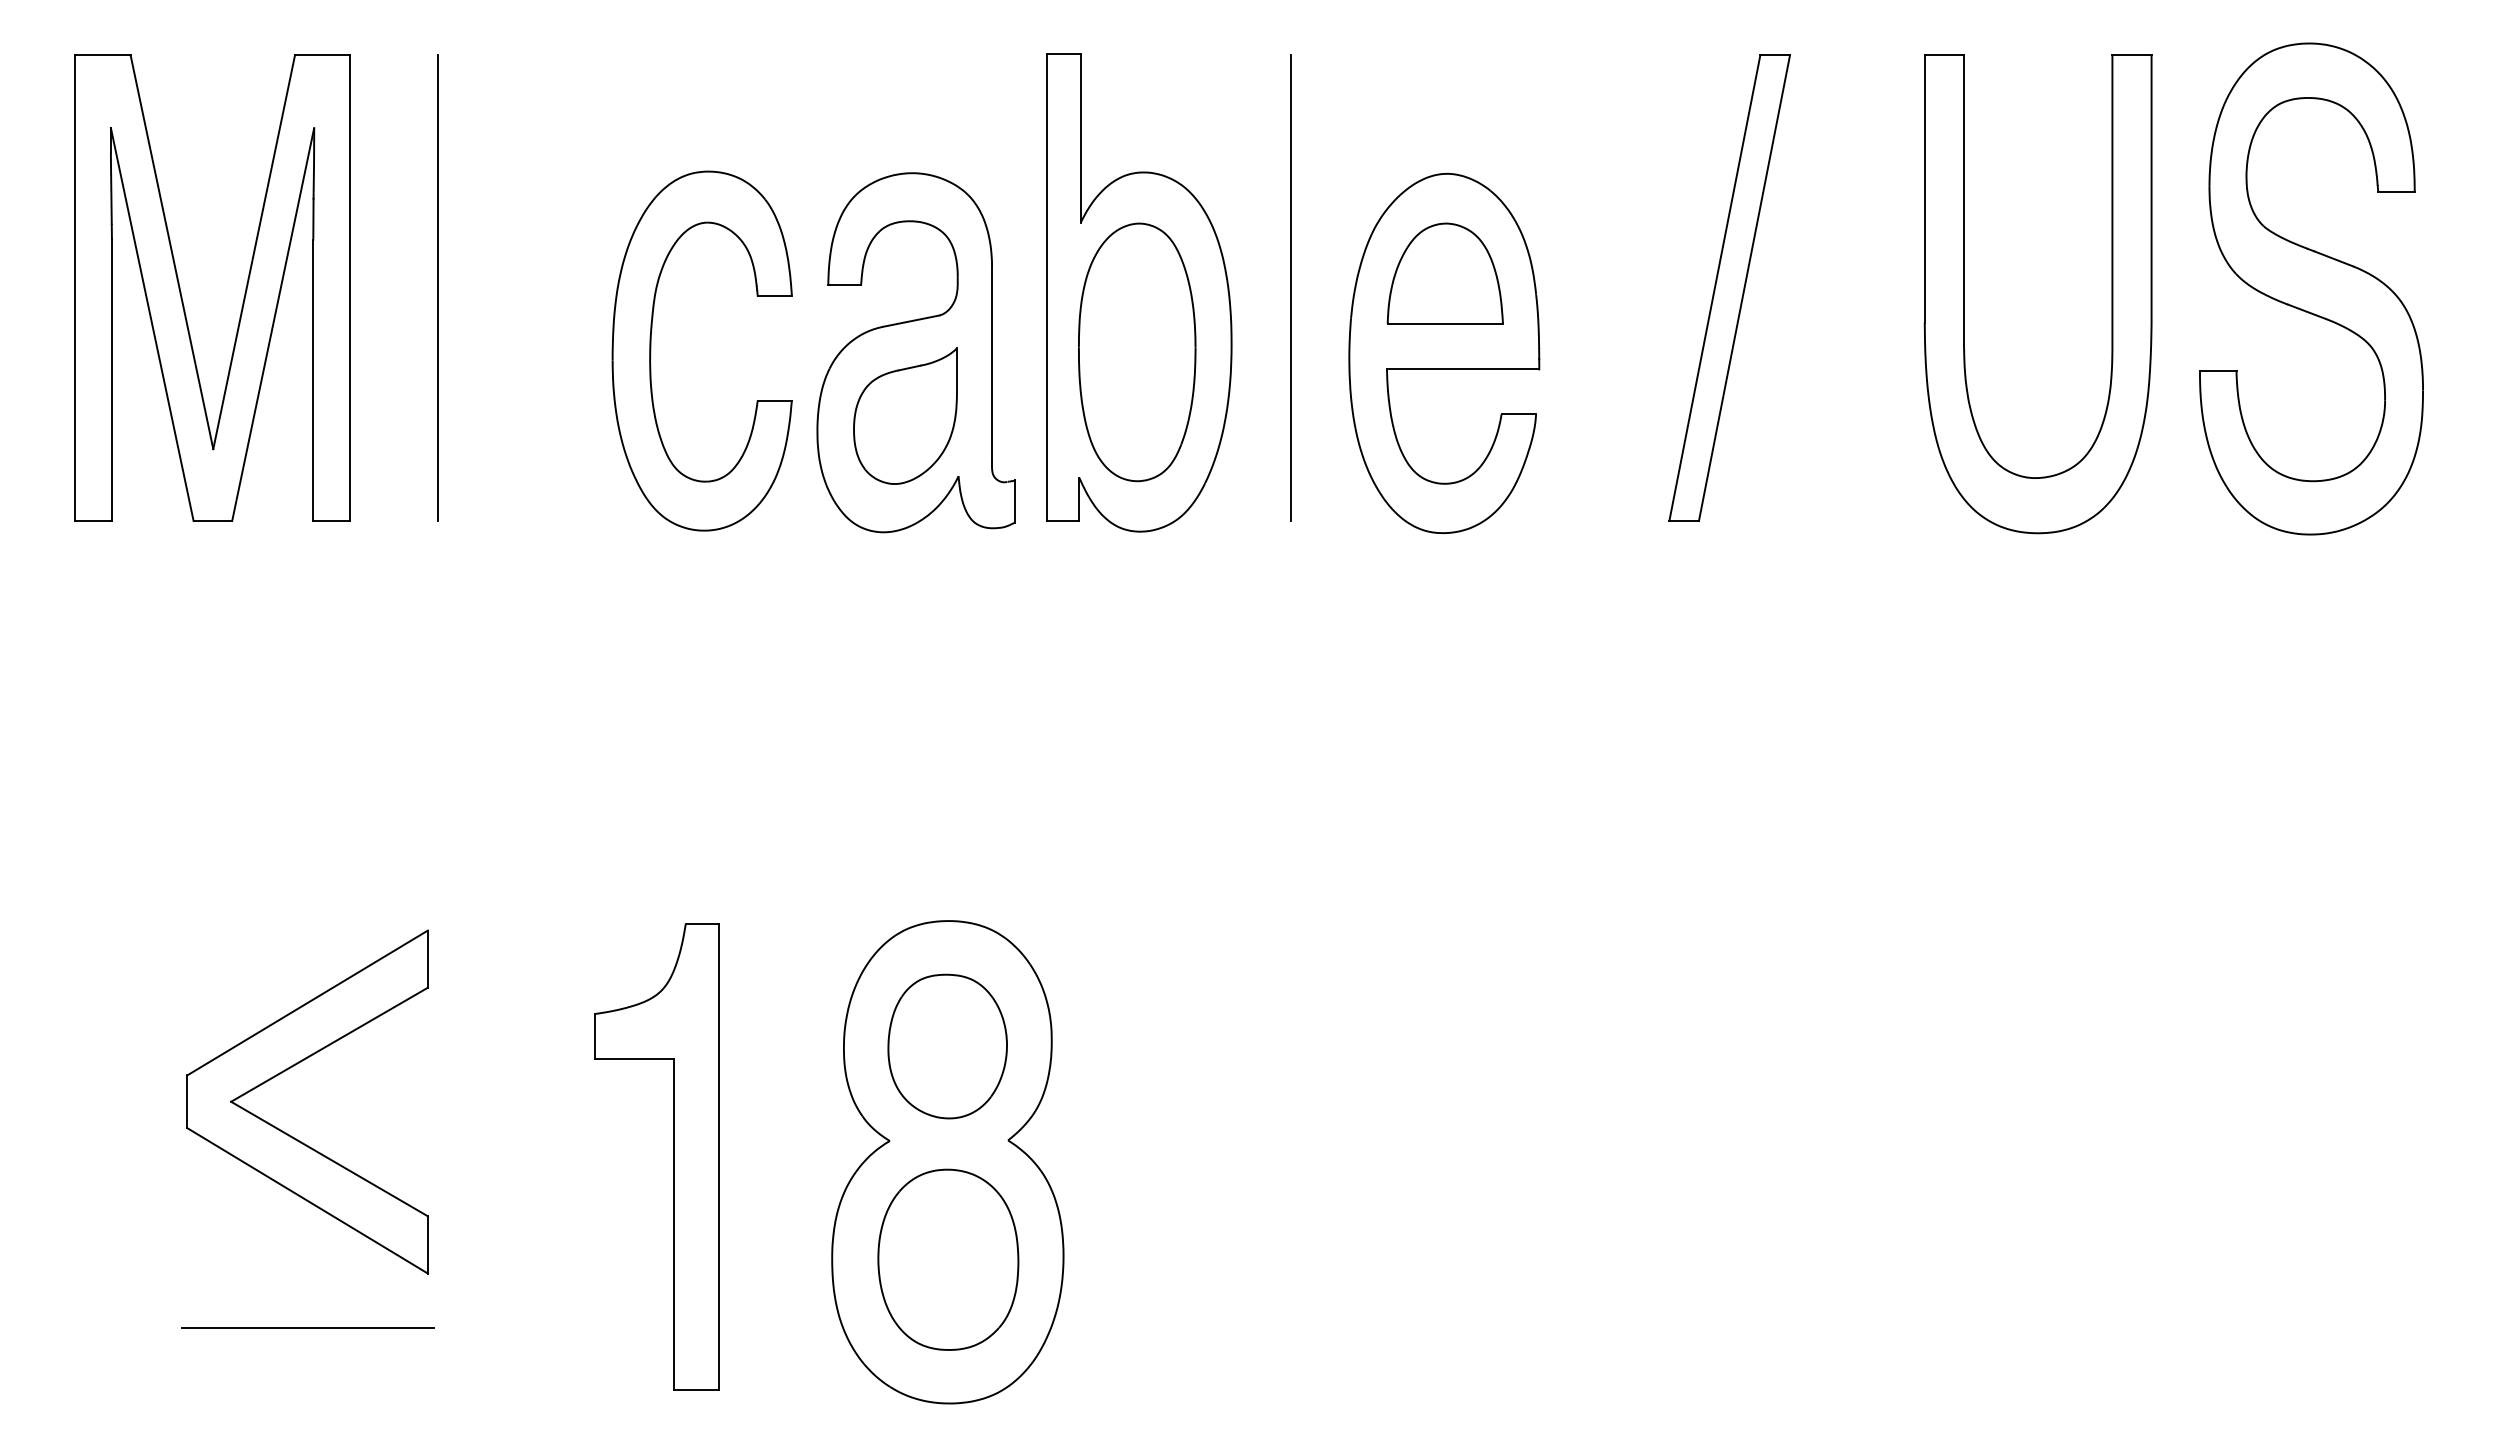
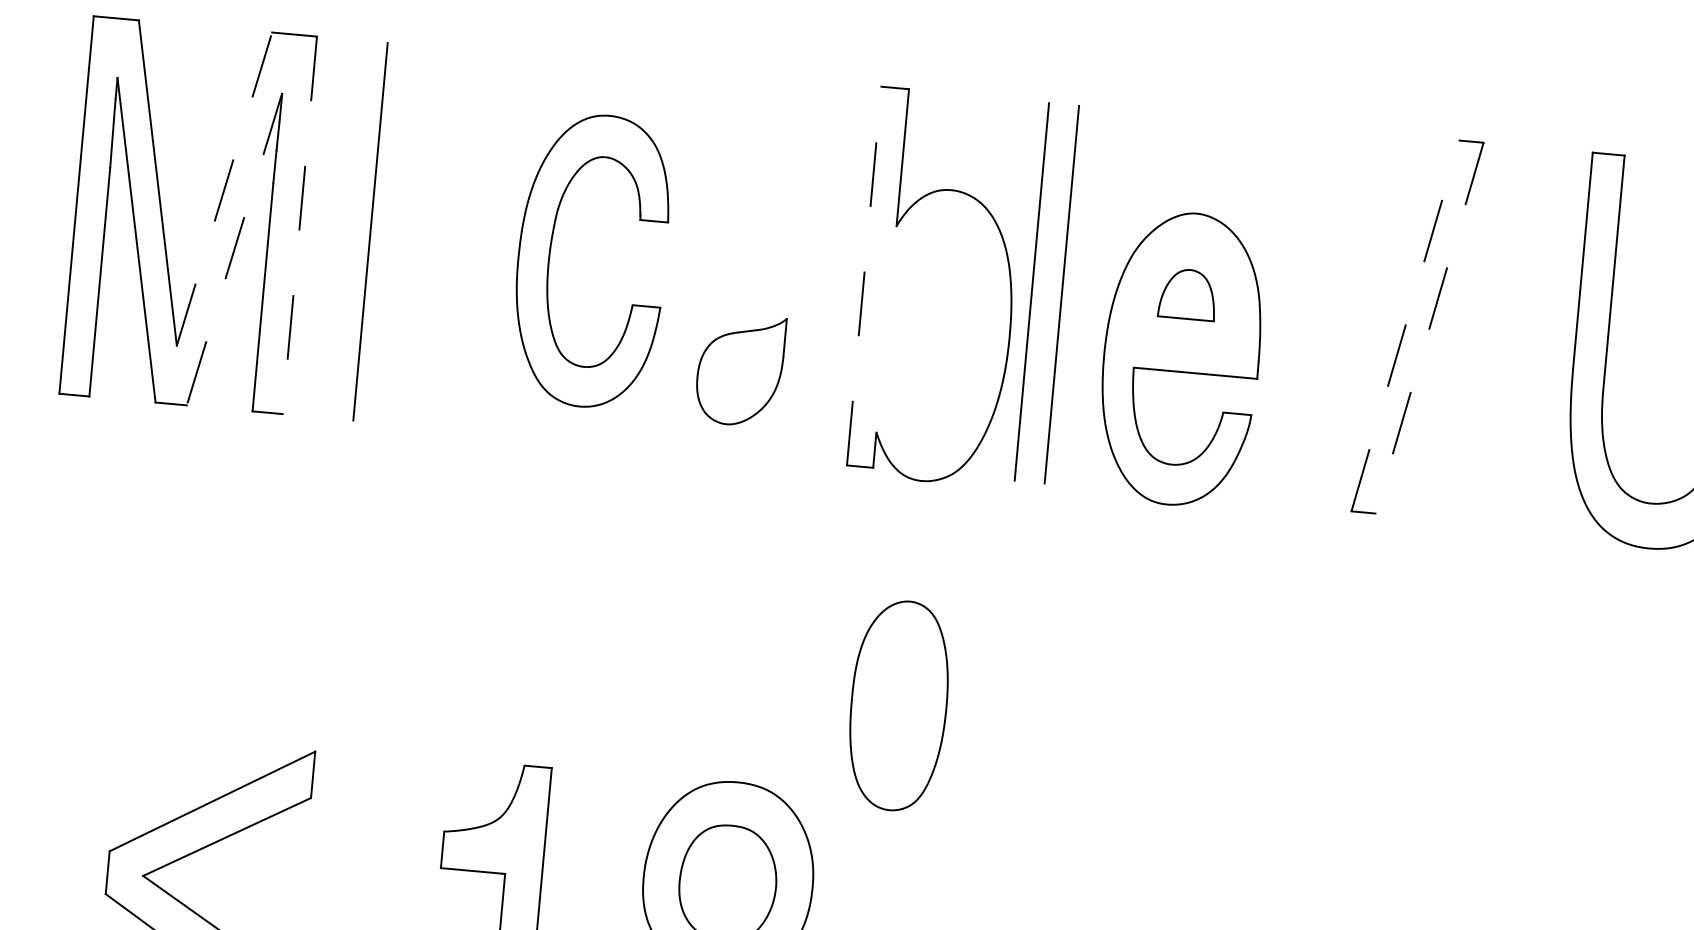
line: (254, 251) -> (224, 188), solid -> dashed
part: (1444, 273) -> (1187, 294), size x0.6
line: (1046, 287) -> (863, 276), solid -> dashed
line: (1253, 287) -> (1031, 291), added
line: (1714, 287) -> (1405, 325), solid -> dashed
line: (350, 288) -> (299, 225), solid -> dashed
line: (1744, 288) -> (1429, 328), solid -> dashed
line: (273, 324) -> (234, 249), solid -> dashed
part: (651, 350) -> (550, 256), moved
part: (915, 352) -> (752, 319), removed
part: (1137, 352) -> (899, 705), moved

